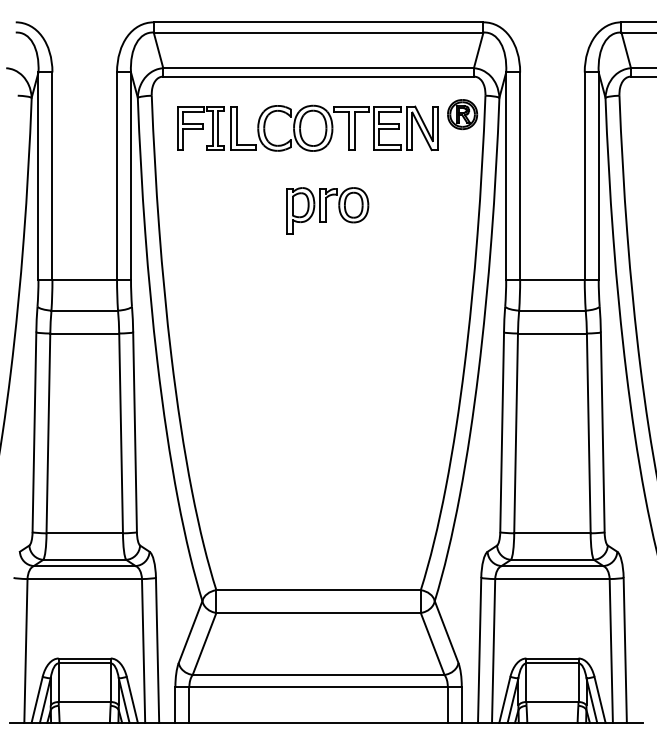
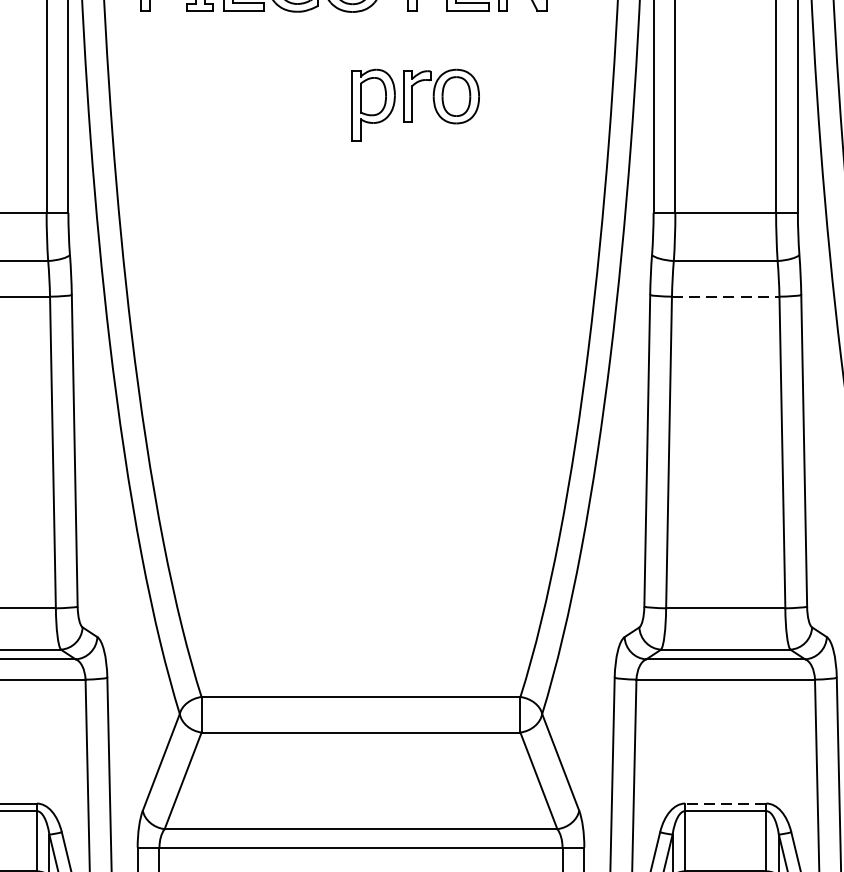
part: (327, 210) -> (415, 104), moved
line: (552, 333) -> (725, 296), solid -> dashed
line: (551, 658) -> (724, 803), solid -> dashed

